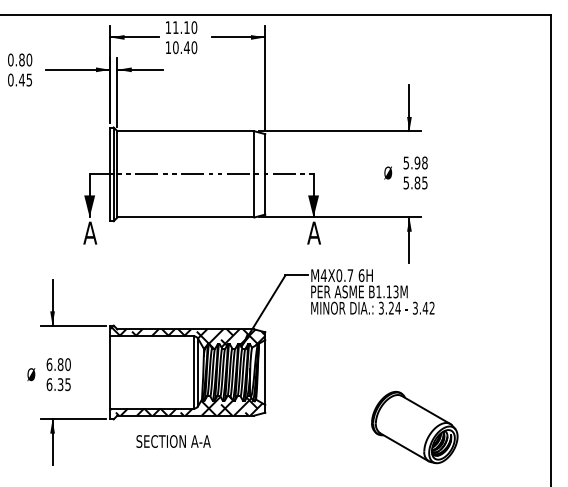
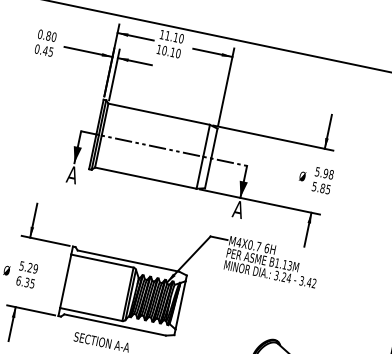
text: (186, 47) -> (172, 52), 10.40 -> 10.10
hatch: (187, 336) -> (128, 266), removed
text: (58, 364) -> (28, 267), 6.80 -> 5.29
hatch: (186, 405) -> (117, 317), removed

